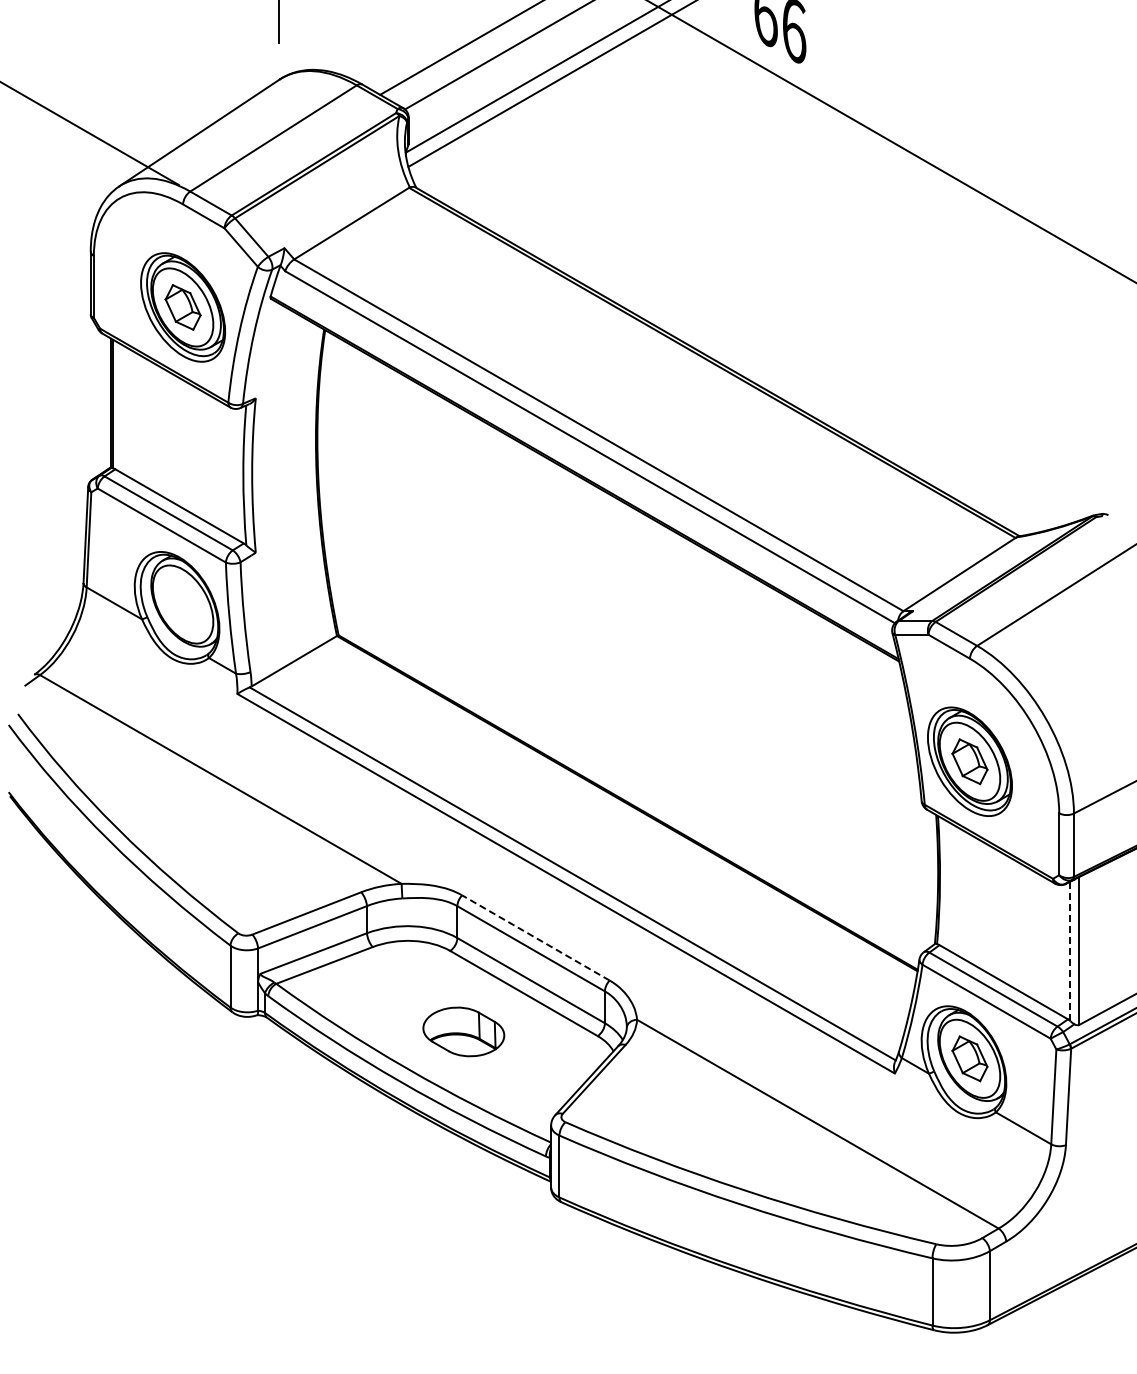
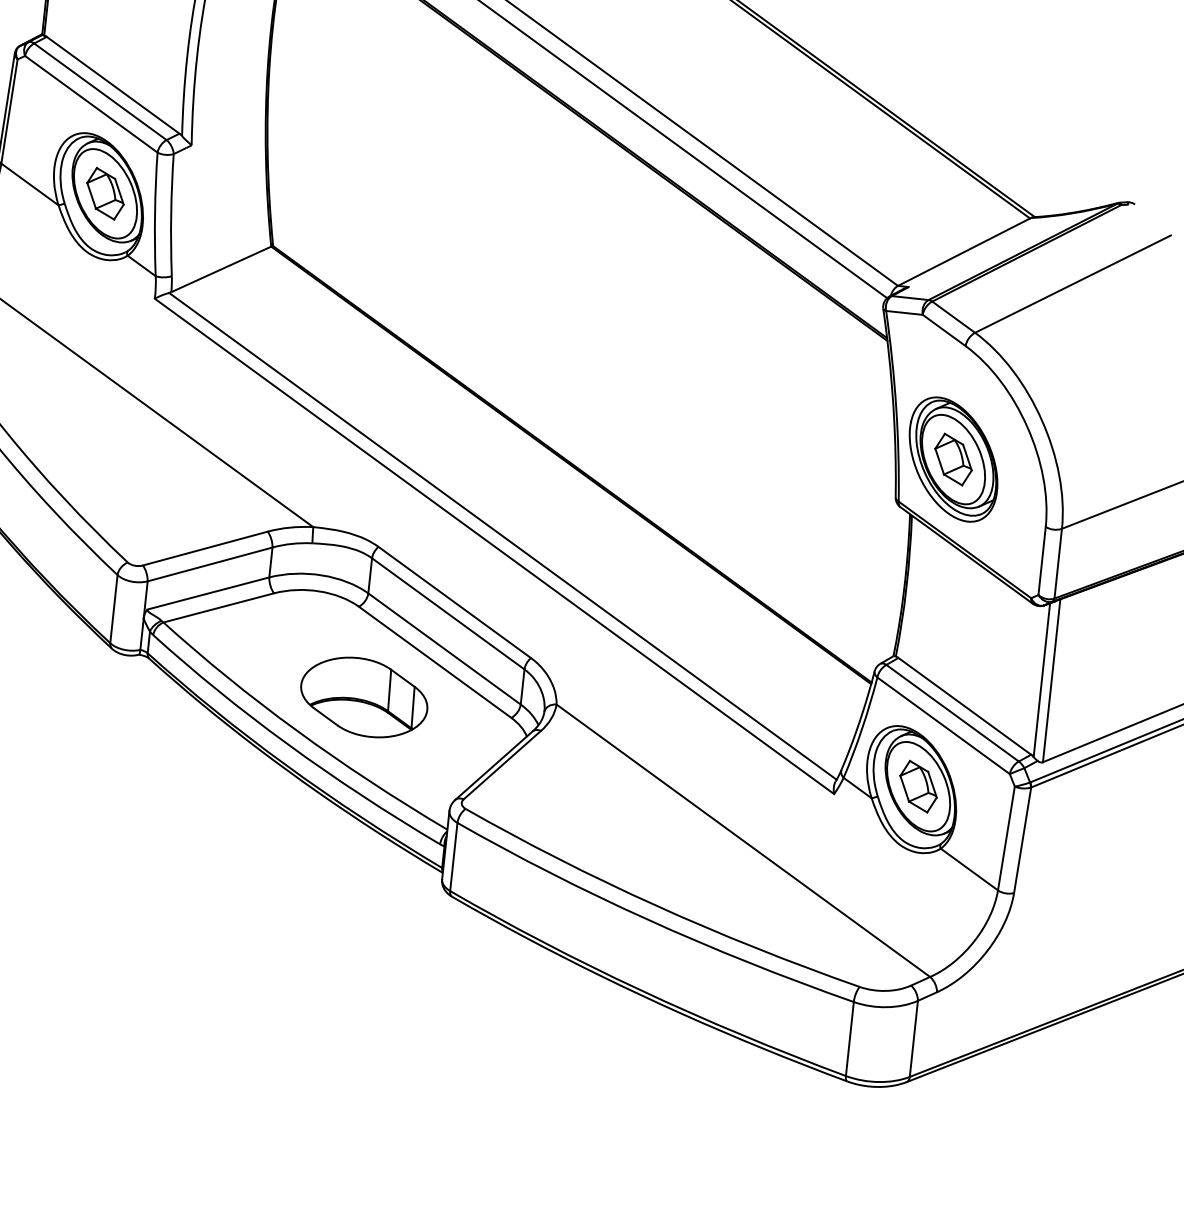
part: (182, 604) -> (104, 193), added
line: (535, 937) -> (454, 601), dashed -> solid
line: (1070, 951) -> (1041, 680), dashed -> solid
part: (463, 1031) -> (364, 697), size x1.43

